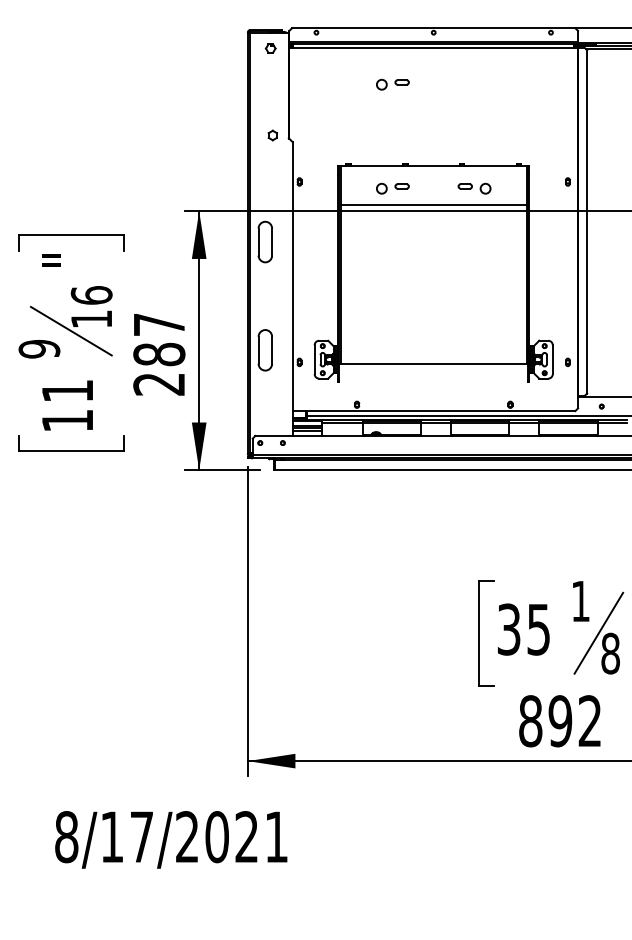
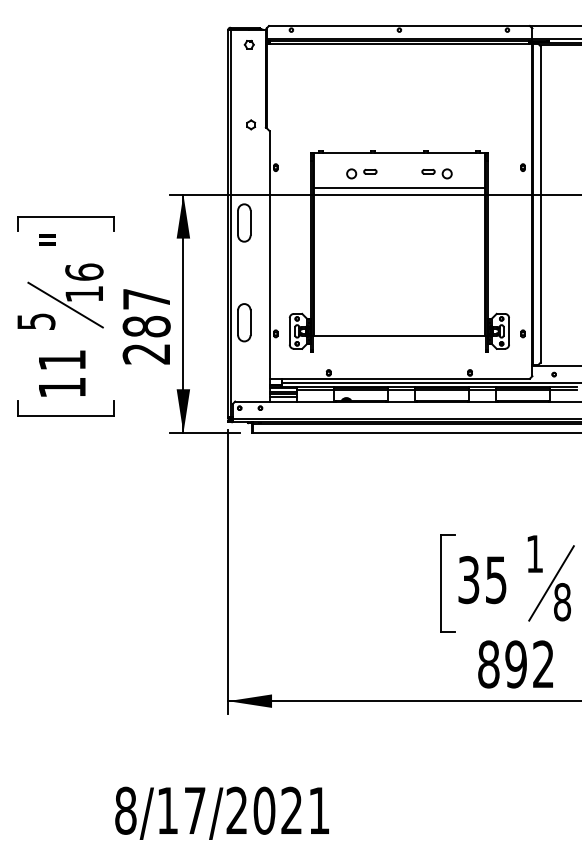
part: (392, 84) -> (361, 77), removed
text: (39, 348) -> (36, 321), 9 -> 5
text: (171, 839) -> (222, 812), moved

